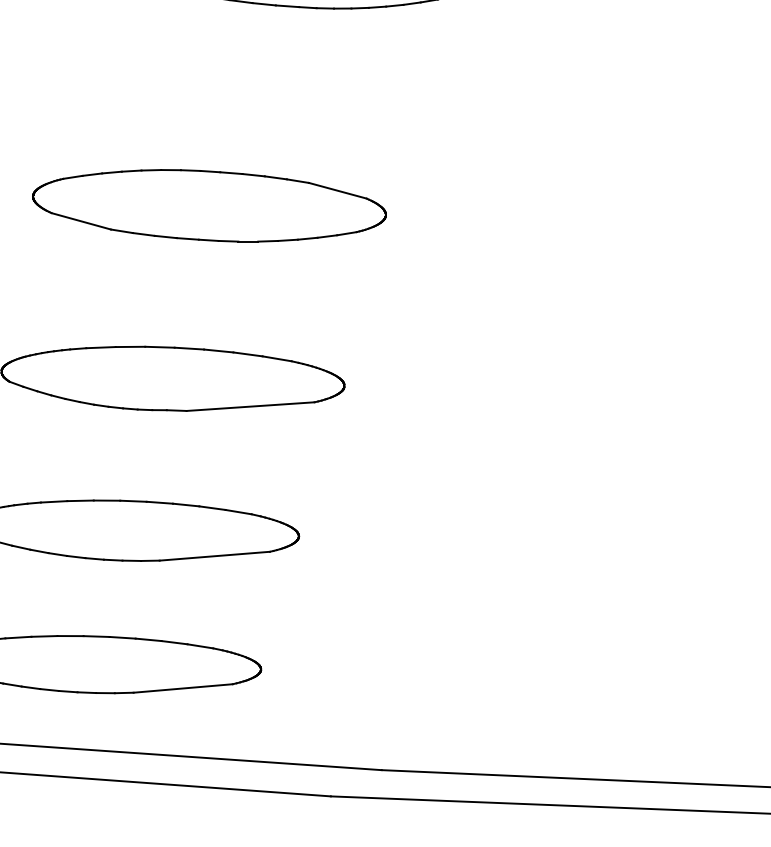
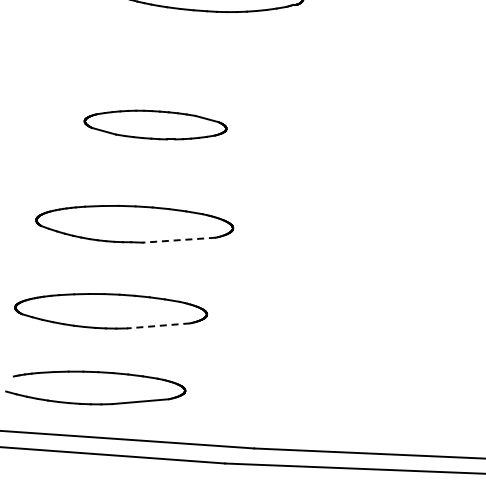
part: (209, 204) -> (155, 124), size x0.7
line: (251, 407) -> (179, 240), solid -> dashed
line: (214, 555) -> (158, 325), solid -> dashed

